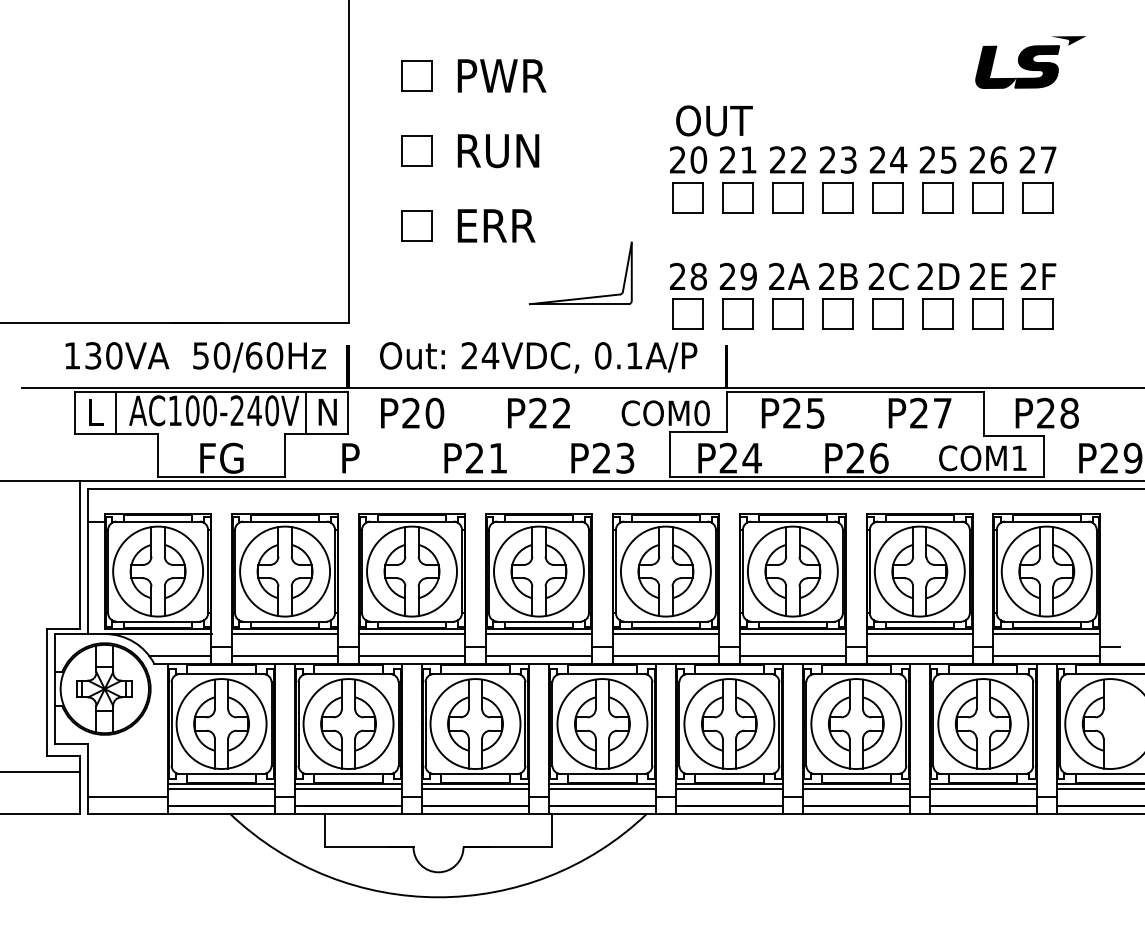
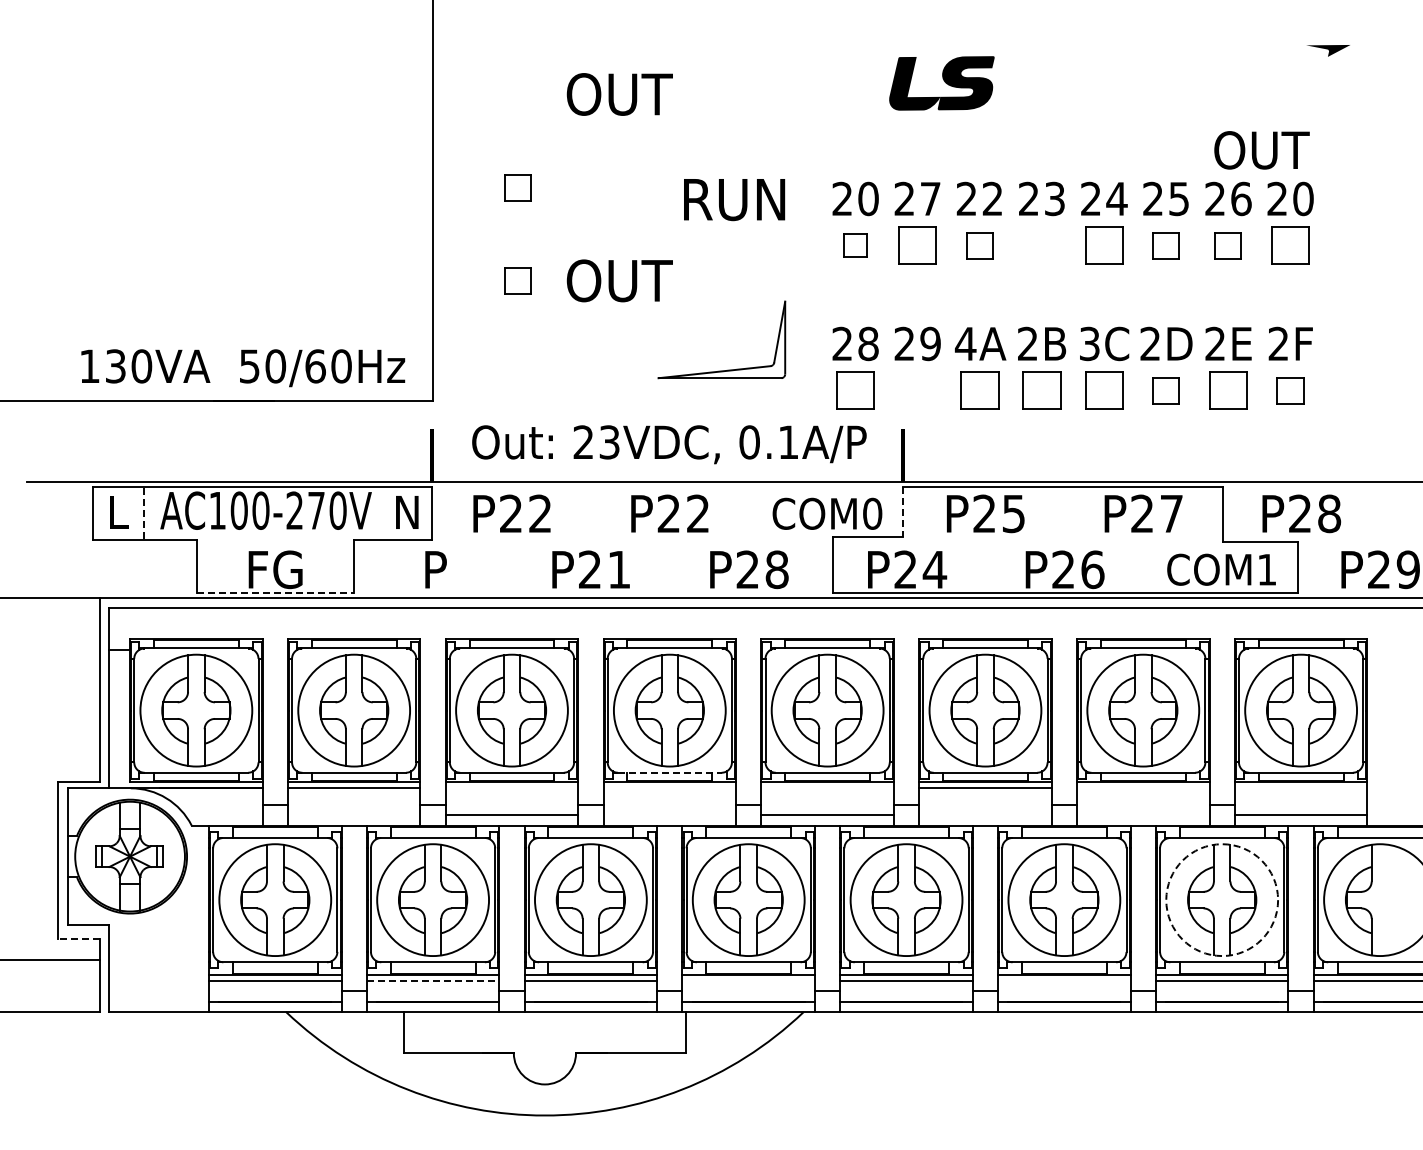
part: (1017, 67) -> (941, 83), moved
part: (416, 75) -> (517, 94), removed
text: (500, 75) -> (622, 94), PWR -> OUT
text: (714, 121) -> (1261, 150), moved
part: (416, 150) -> (517, 187), size x0.7
text: (498, 151) -> (734, 200), moved
text: (748, 159) -> (930, 198), 21 -> 27
text: (1048, 159) -> (1303, 198), 27 -> 20
part: (688, 197) -> (855, 245), size x0.6
part: (788, 197) -> (979, 245), size x0.7
part: (837, 197) -> (1041, 245), removed
part: (938, 197) -> (1166, 245), size x0.7
part: (988, 197) -> (1228, 245), size x0.7
part: (416, 225) -> (517, 280), size x0.7
text: (498, 225) -> (619, 280), ERR -> OUT
text: (776, 276) -> (965, 343), 2A -> 4A
text: (876, 277) -> (1089, 344), 2C -> 3C
part: (738, 314) -> (917, 390), removed
part: (938, 314) -> (1166, 390), size x0.7
part: (1038, 314) -> (1290, 390), size x0.7
text: (490, 355) -> (609, 442), 24VDC, -> 23VDC,
text: (196, 357) -> (243, 368), moved
text: (254, 410) -> (316, 510), AC100-240V -> AC100-270V
line: (726, 412) -> (903, 512), solid -> dashed
line: (116, 413) -> (144, 513), solid -> dashed
line: (306, 413) -> (380, 513), removed
text: (434, 413) -> (540, 513), P20 -> P22
text: (624, 458) -> (776, 569), P23 -> P28
line: (221, 476) -> (275, 592), solid -> dashed
line: (538, 621) -> (669, 772), solid -> dashed
line: (411, 634) -> (511, 788), removed
line: (538, 634) -> (669, 788), removed
line: (665, 634) -> (827, 788), removed
line: (920, 634) -> (1143, 788), removed
line: (1046, 634) -> (1300, 788), removed
line: (1109, 647) -> (1379, 804), removed
line: (179, 655) -> (223, 815), removed
line: (284, 655) -> (353, 815), removed
line: (538, 655) -> (669, 815), removed
line: (792, 655) -> (985, 815), removed
line: (920, 655) -> (1143, 815), removed
circle: (983, 724) -> (1222, 900), solid -> dashed
line: (63, 755) -> (78, 939), solid -> dashed
line: (348, 788) -> (433, 980), solid -> dashed
line: (602, 788) -> (748, 980), removed
line: (856, 788) -> (1064, 980), removed
line: (128, 797) -> (159, 991), removed

